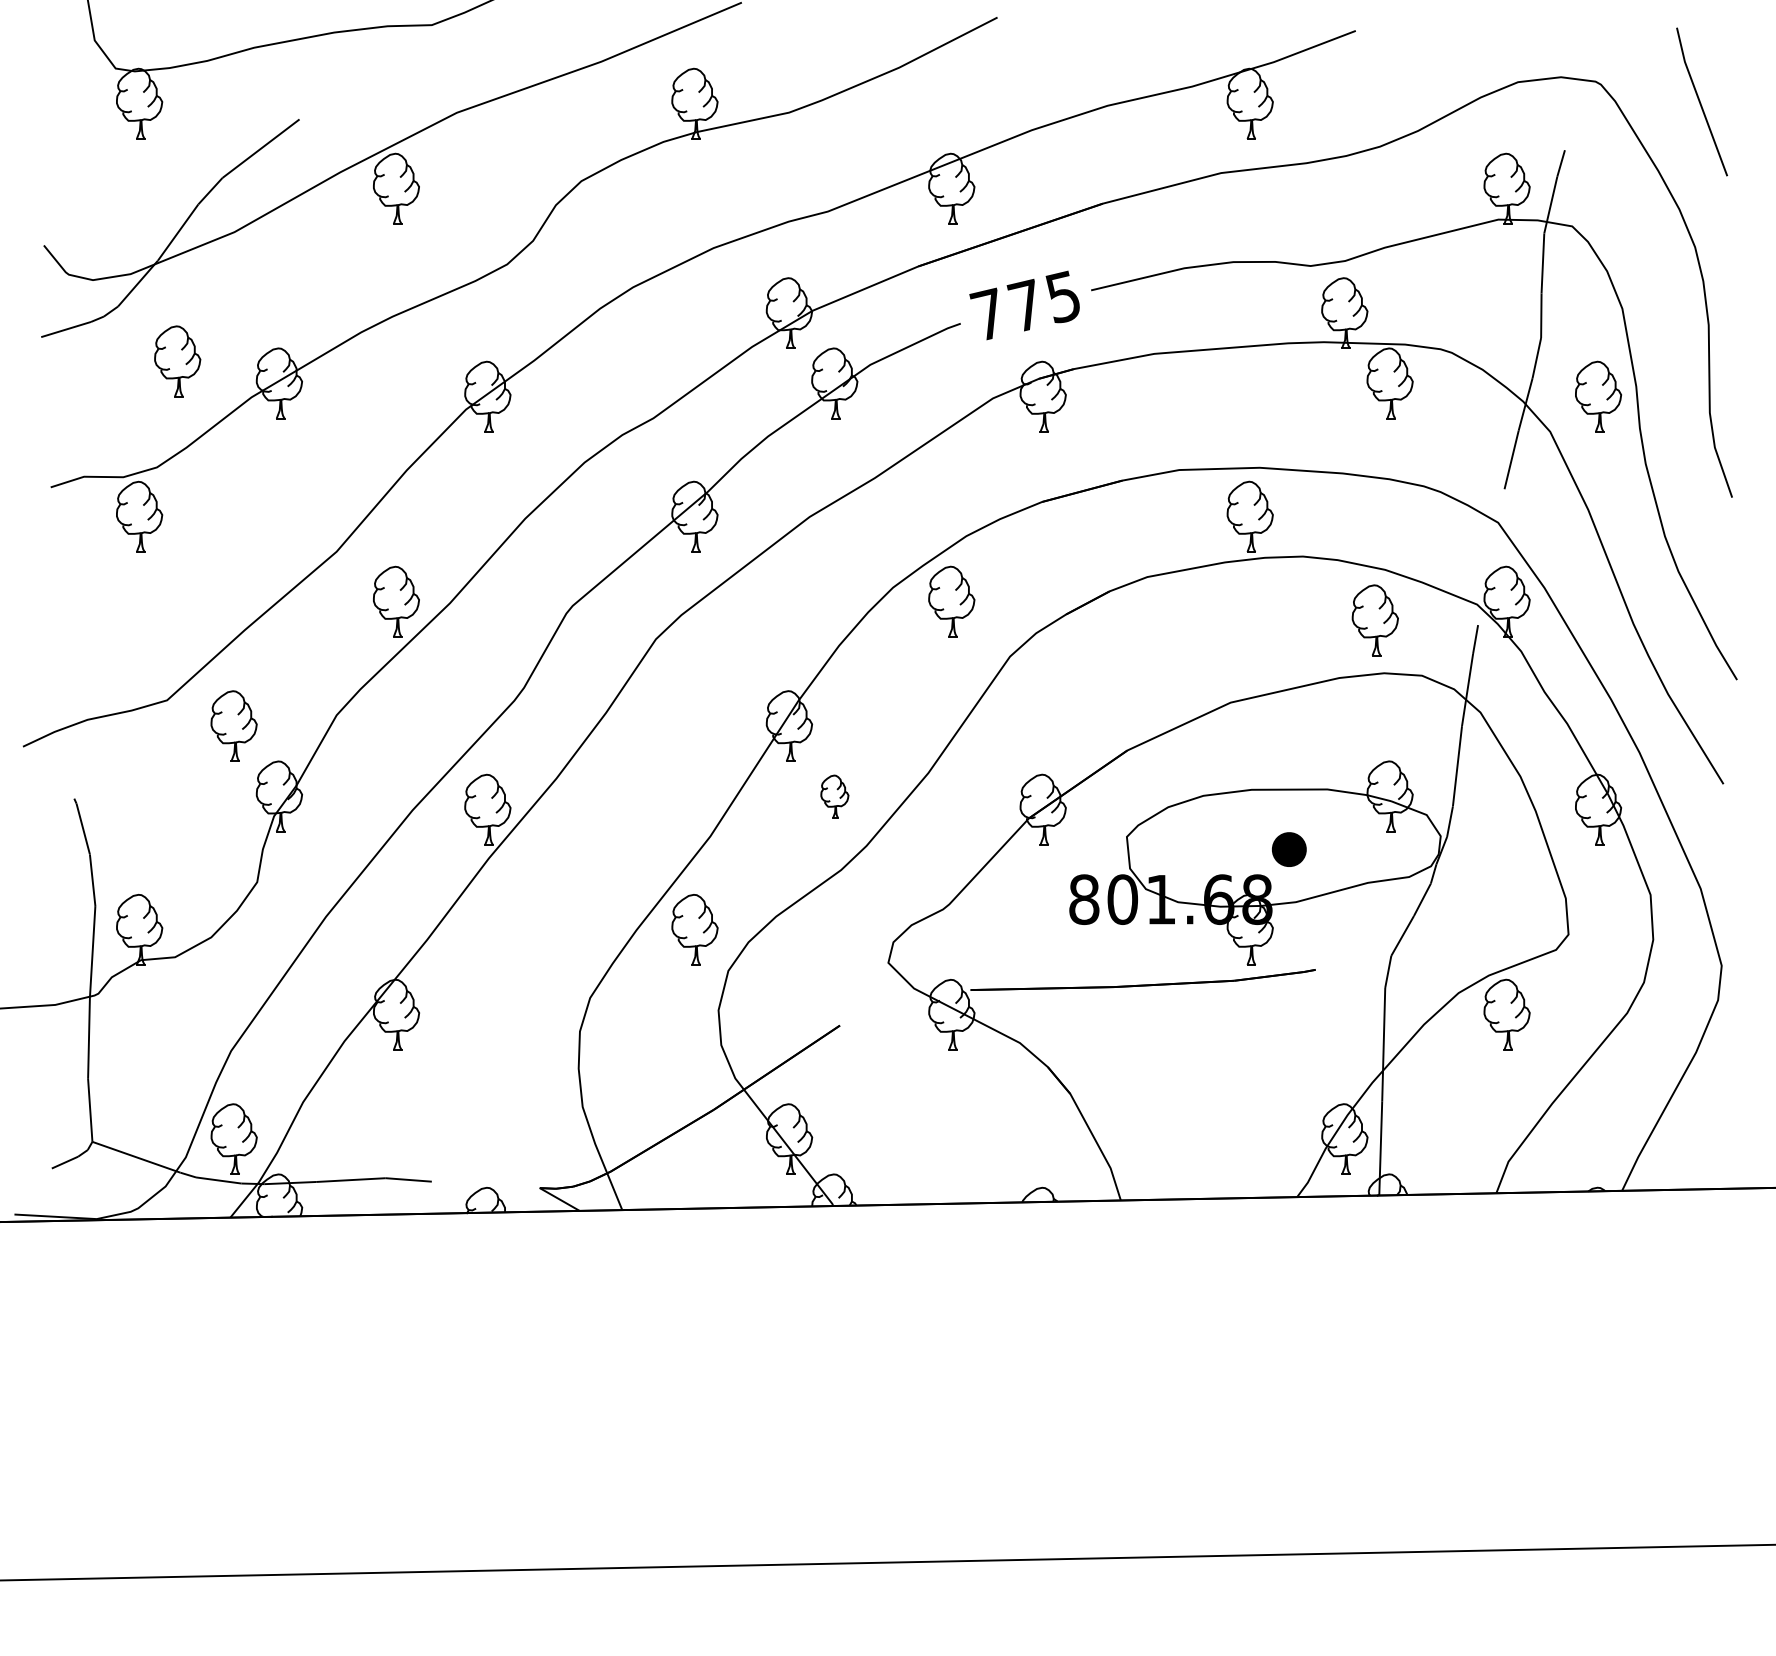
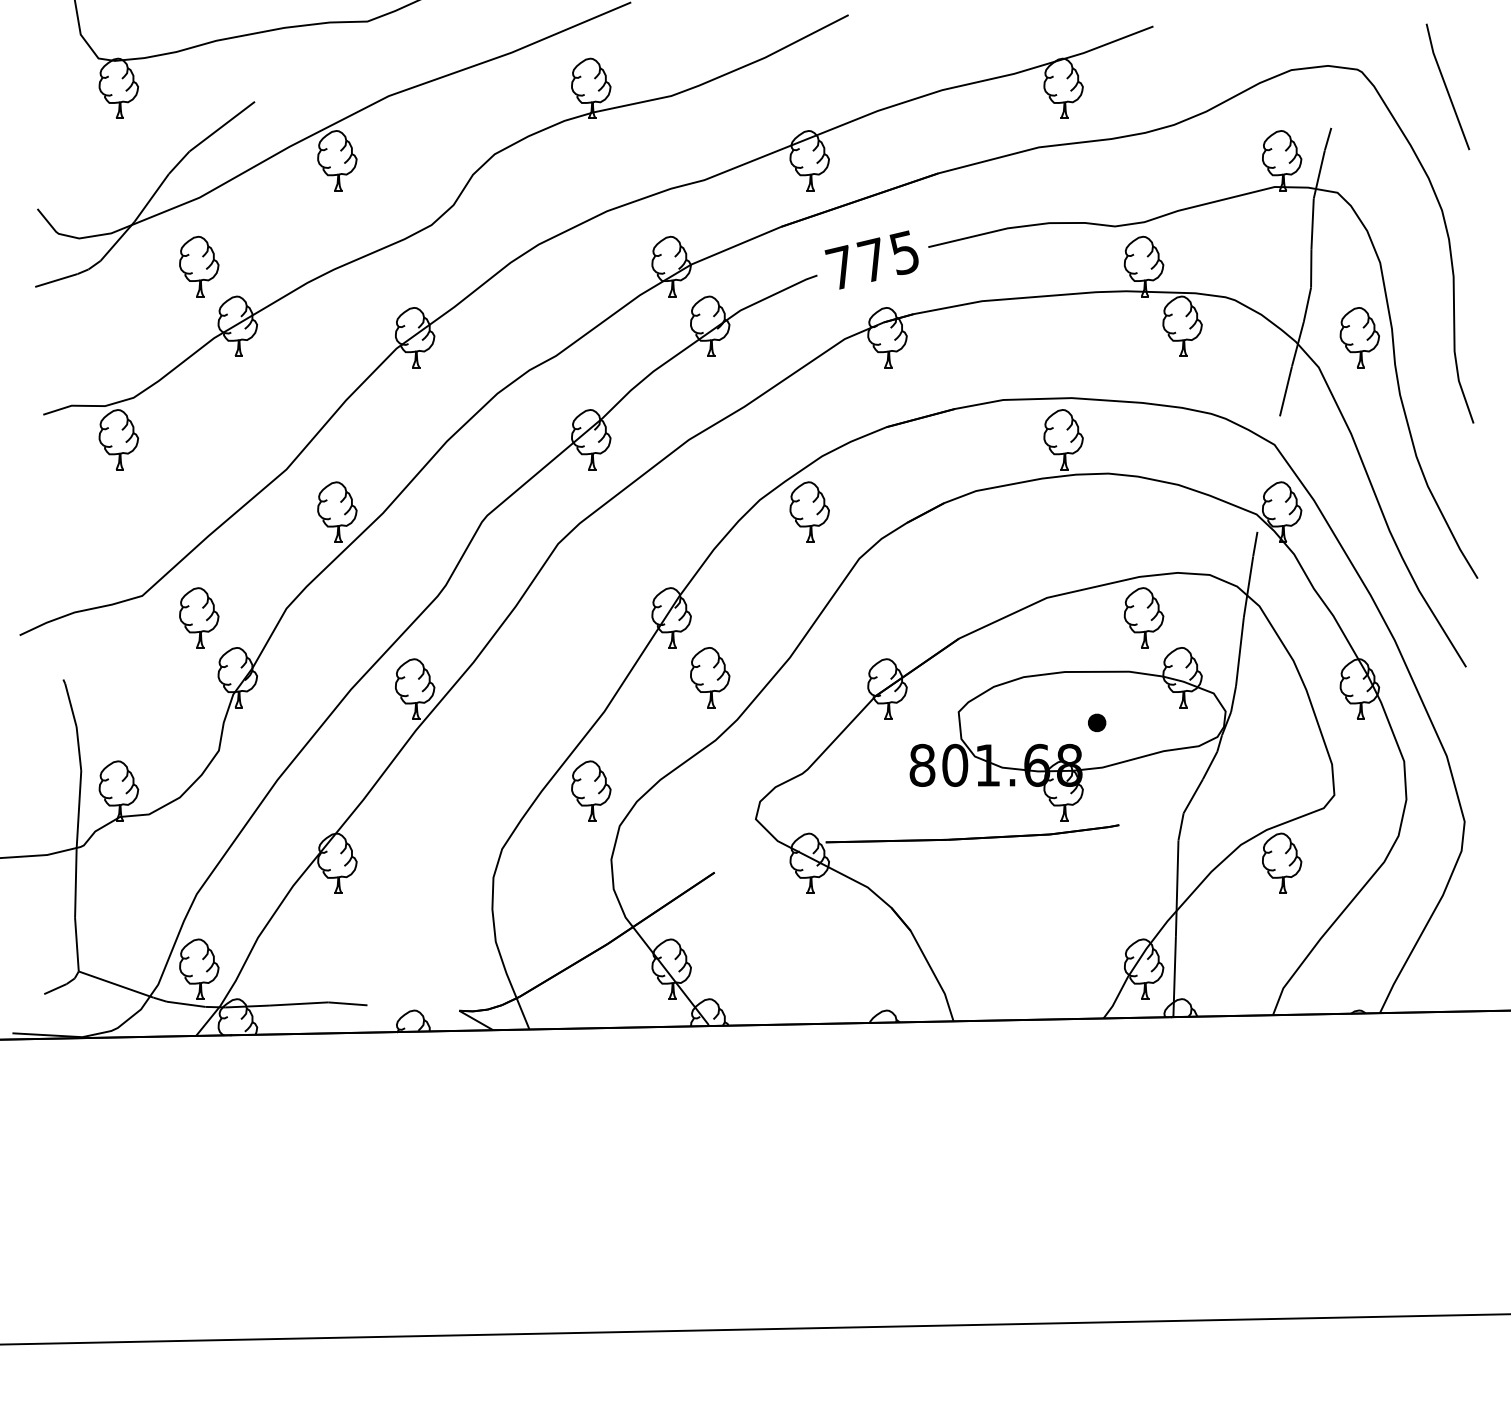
part: (177, 361) -> (199, 266), moved
part: (1374, 619) -> (1143, 617), moved
part: (835, 796) -> (710, 677), size x1.67
part: (1290, 849) -> (1097, 722), size x0.62

